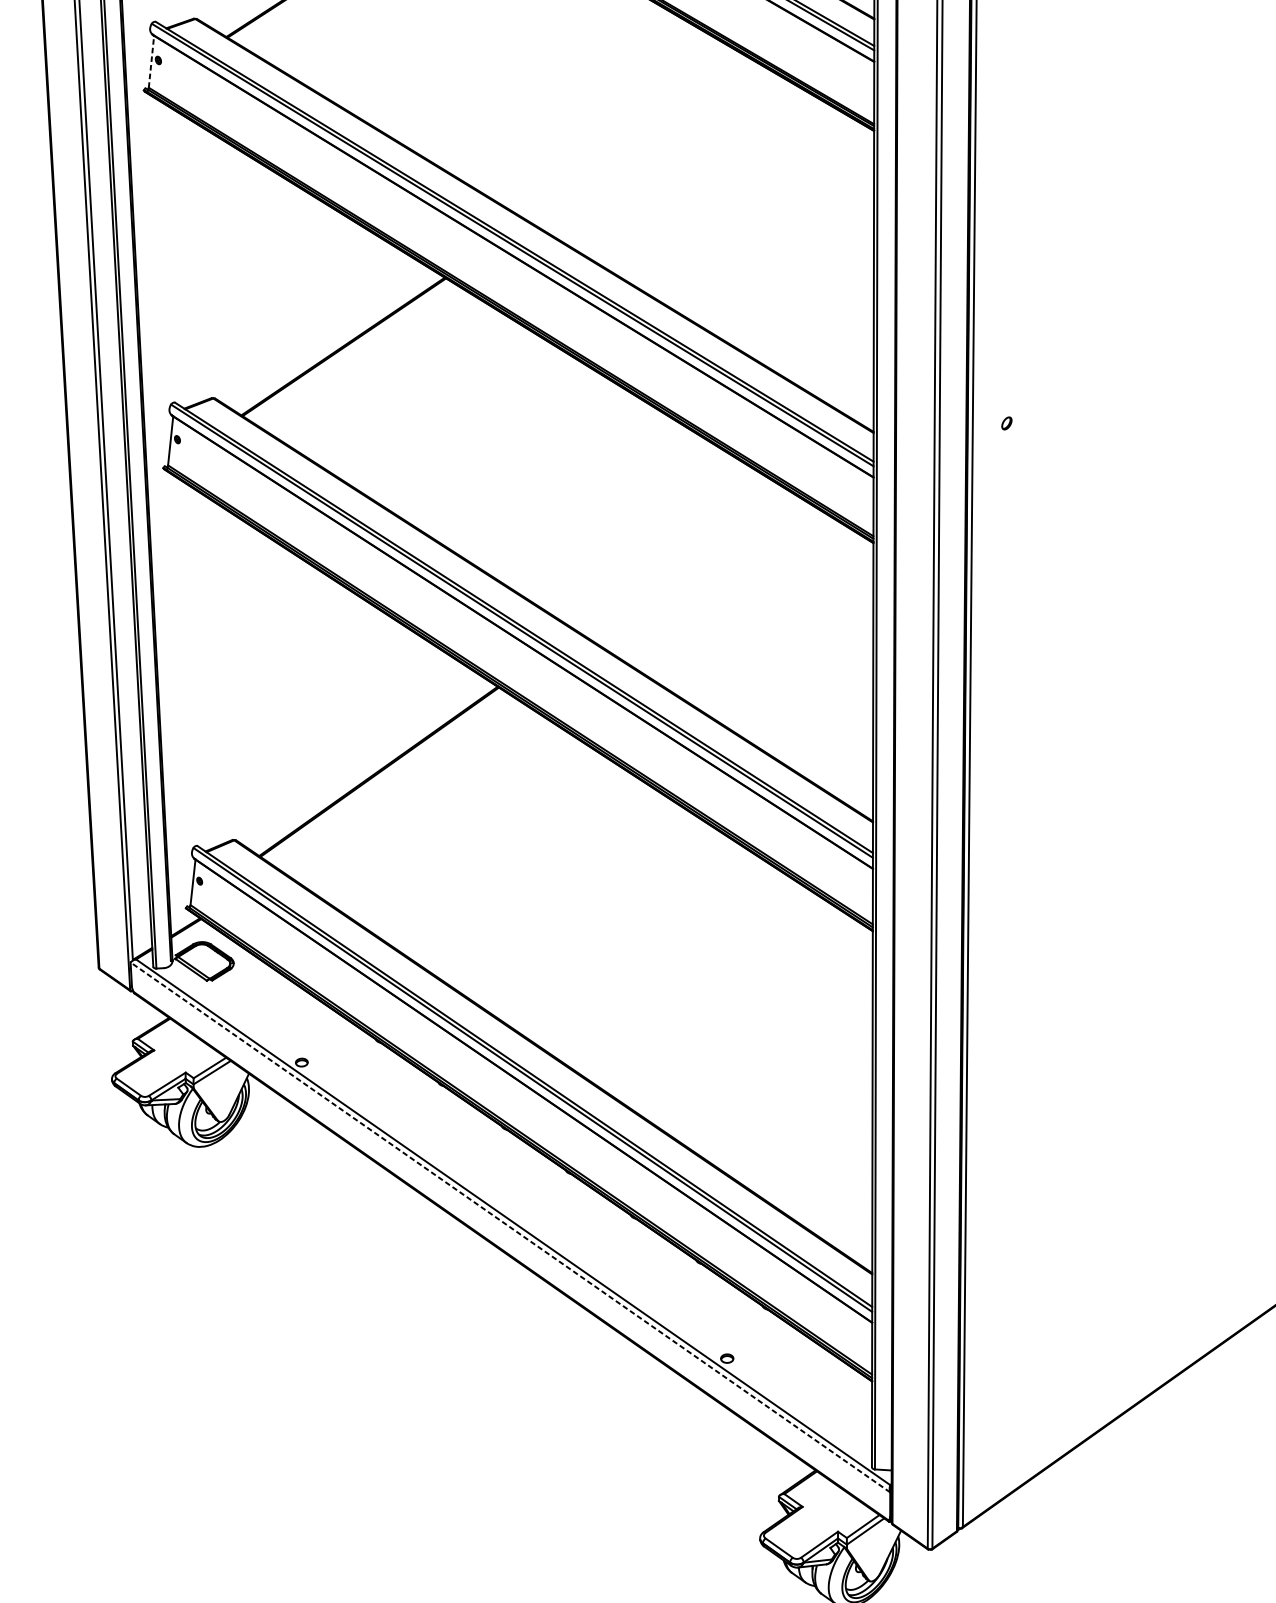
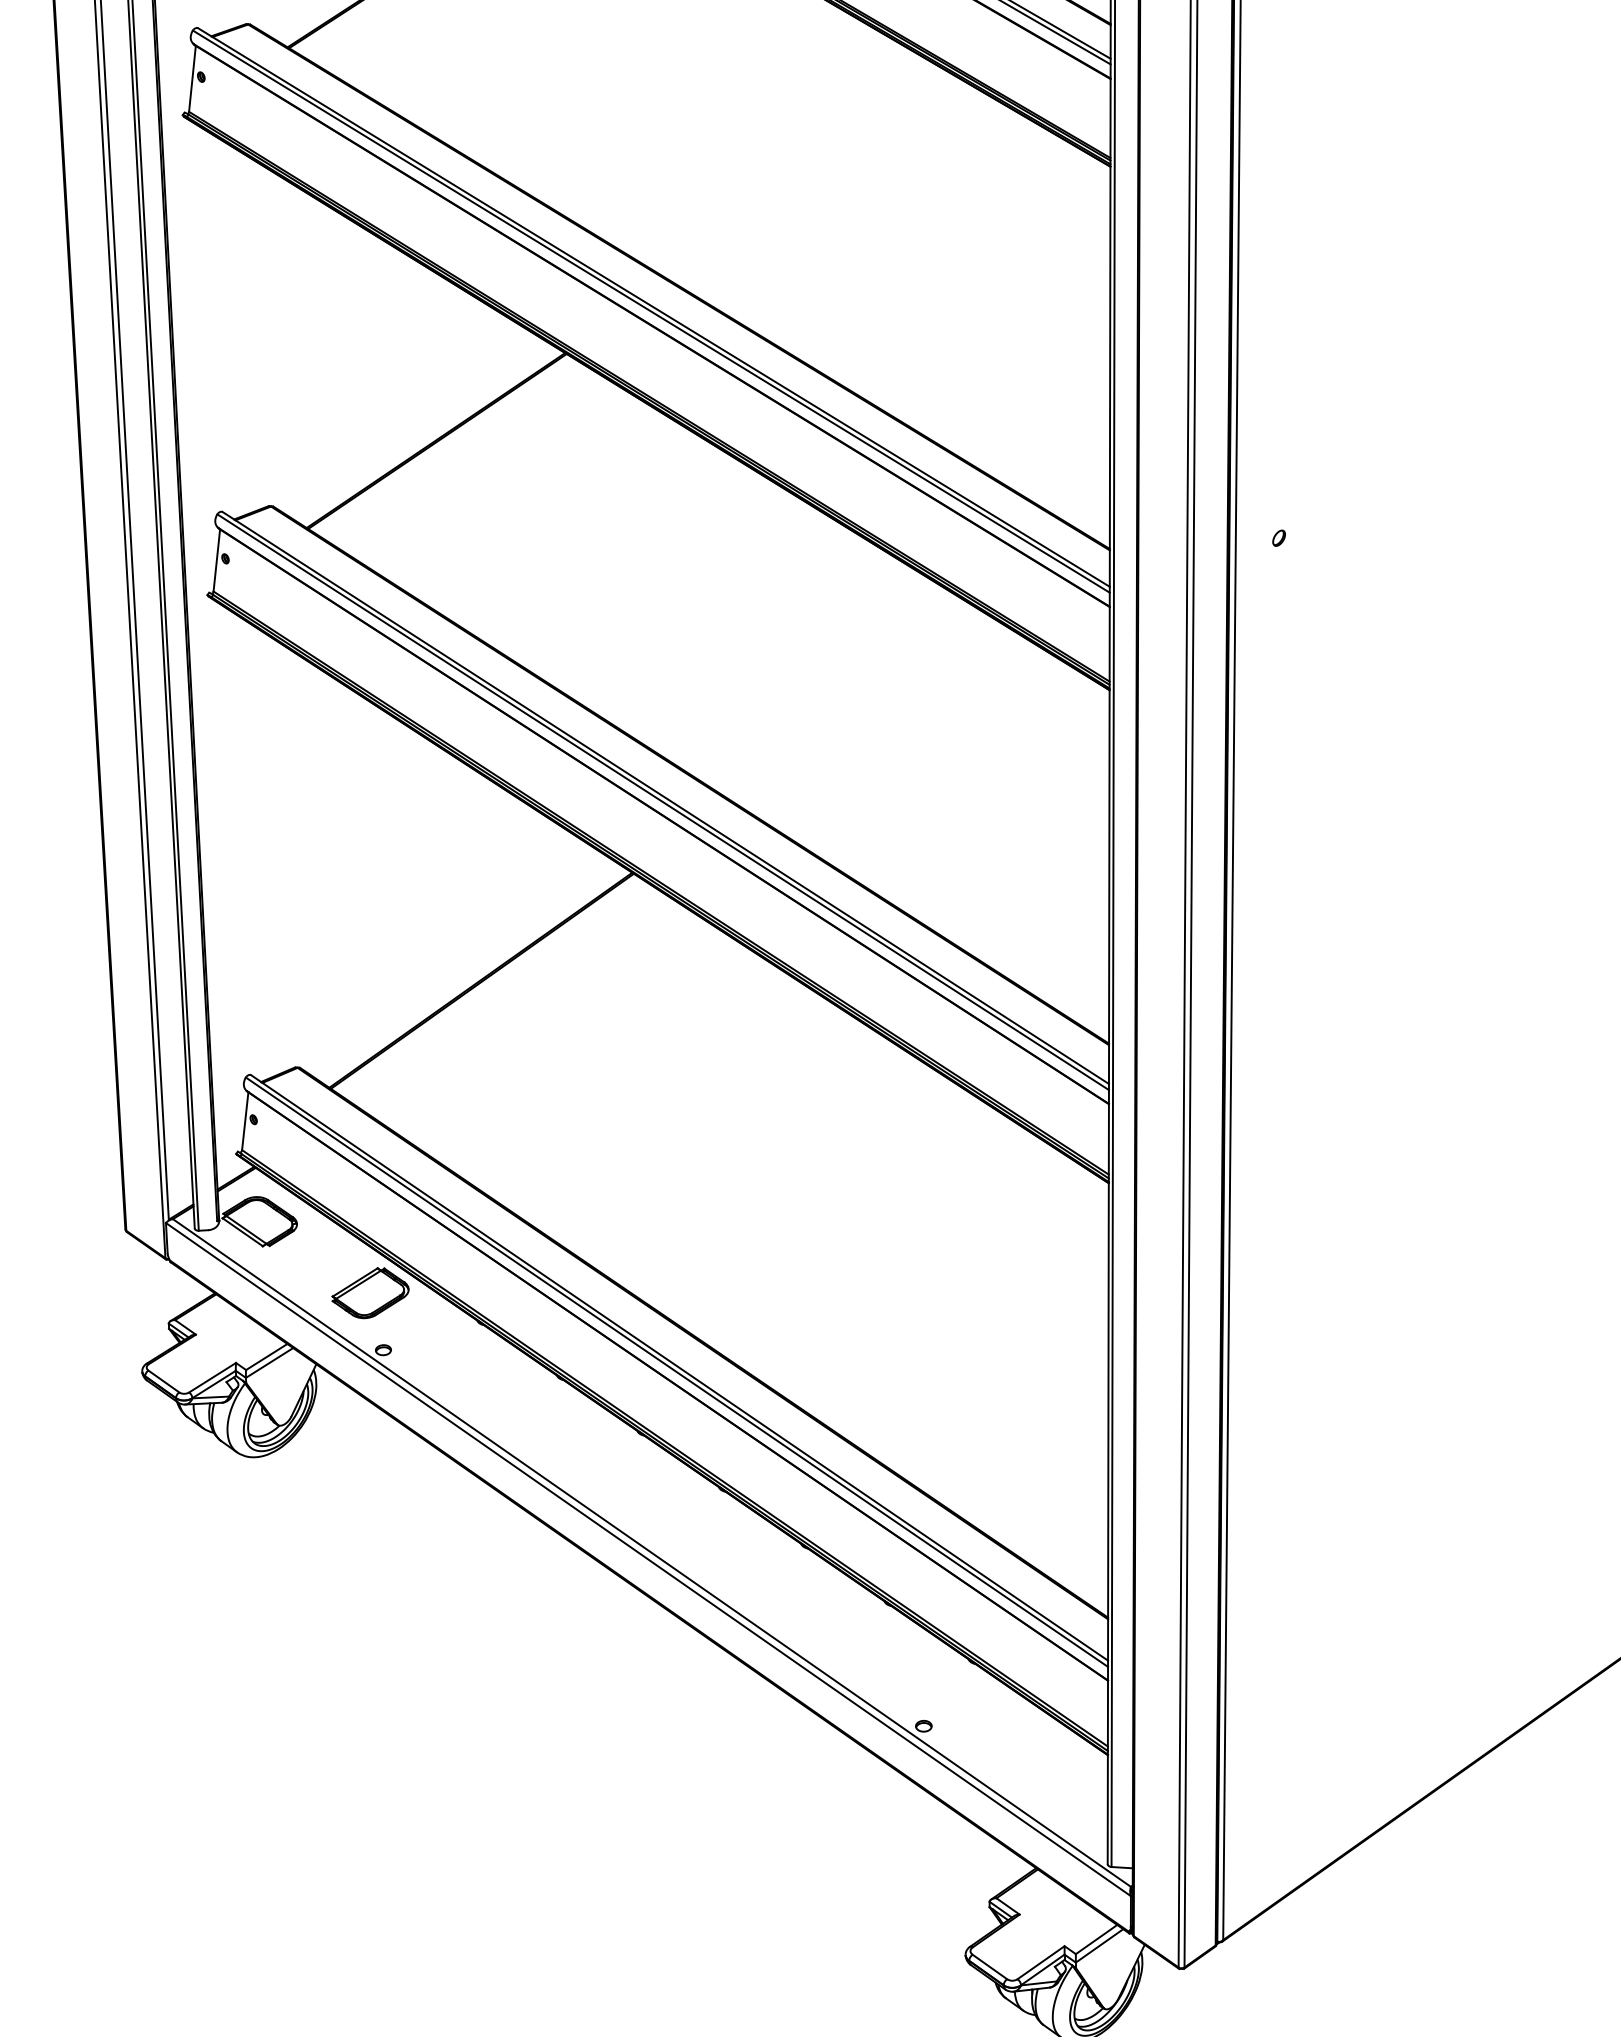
line: (151, 61) -> (192, 78), dashed -> solid
part: (291, 1017) -> (370, 1293), added
line: (510, 1227) -> (648, 1559), dashed -> solid

